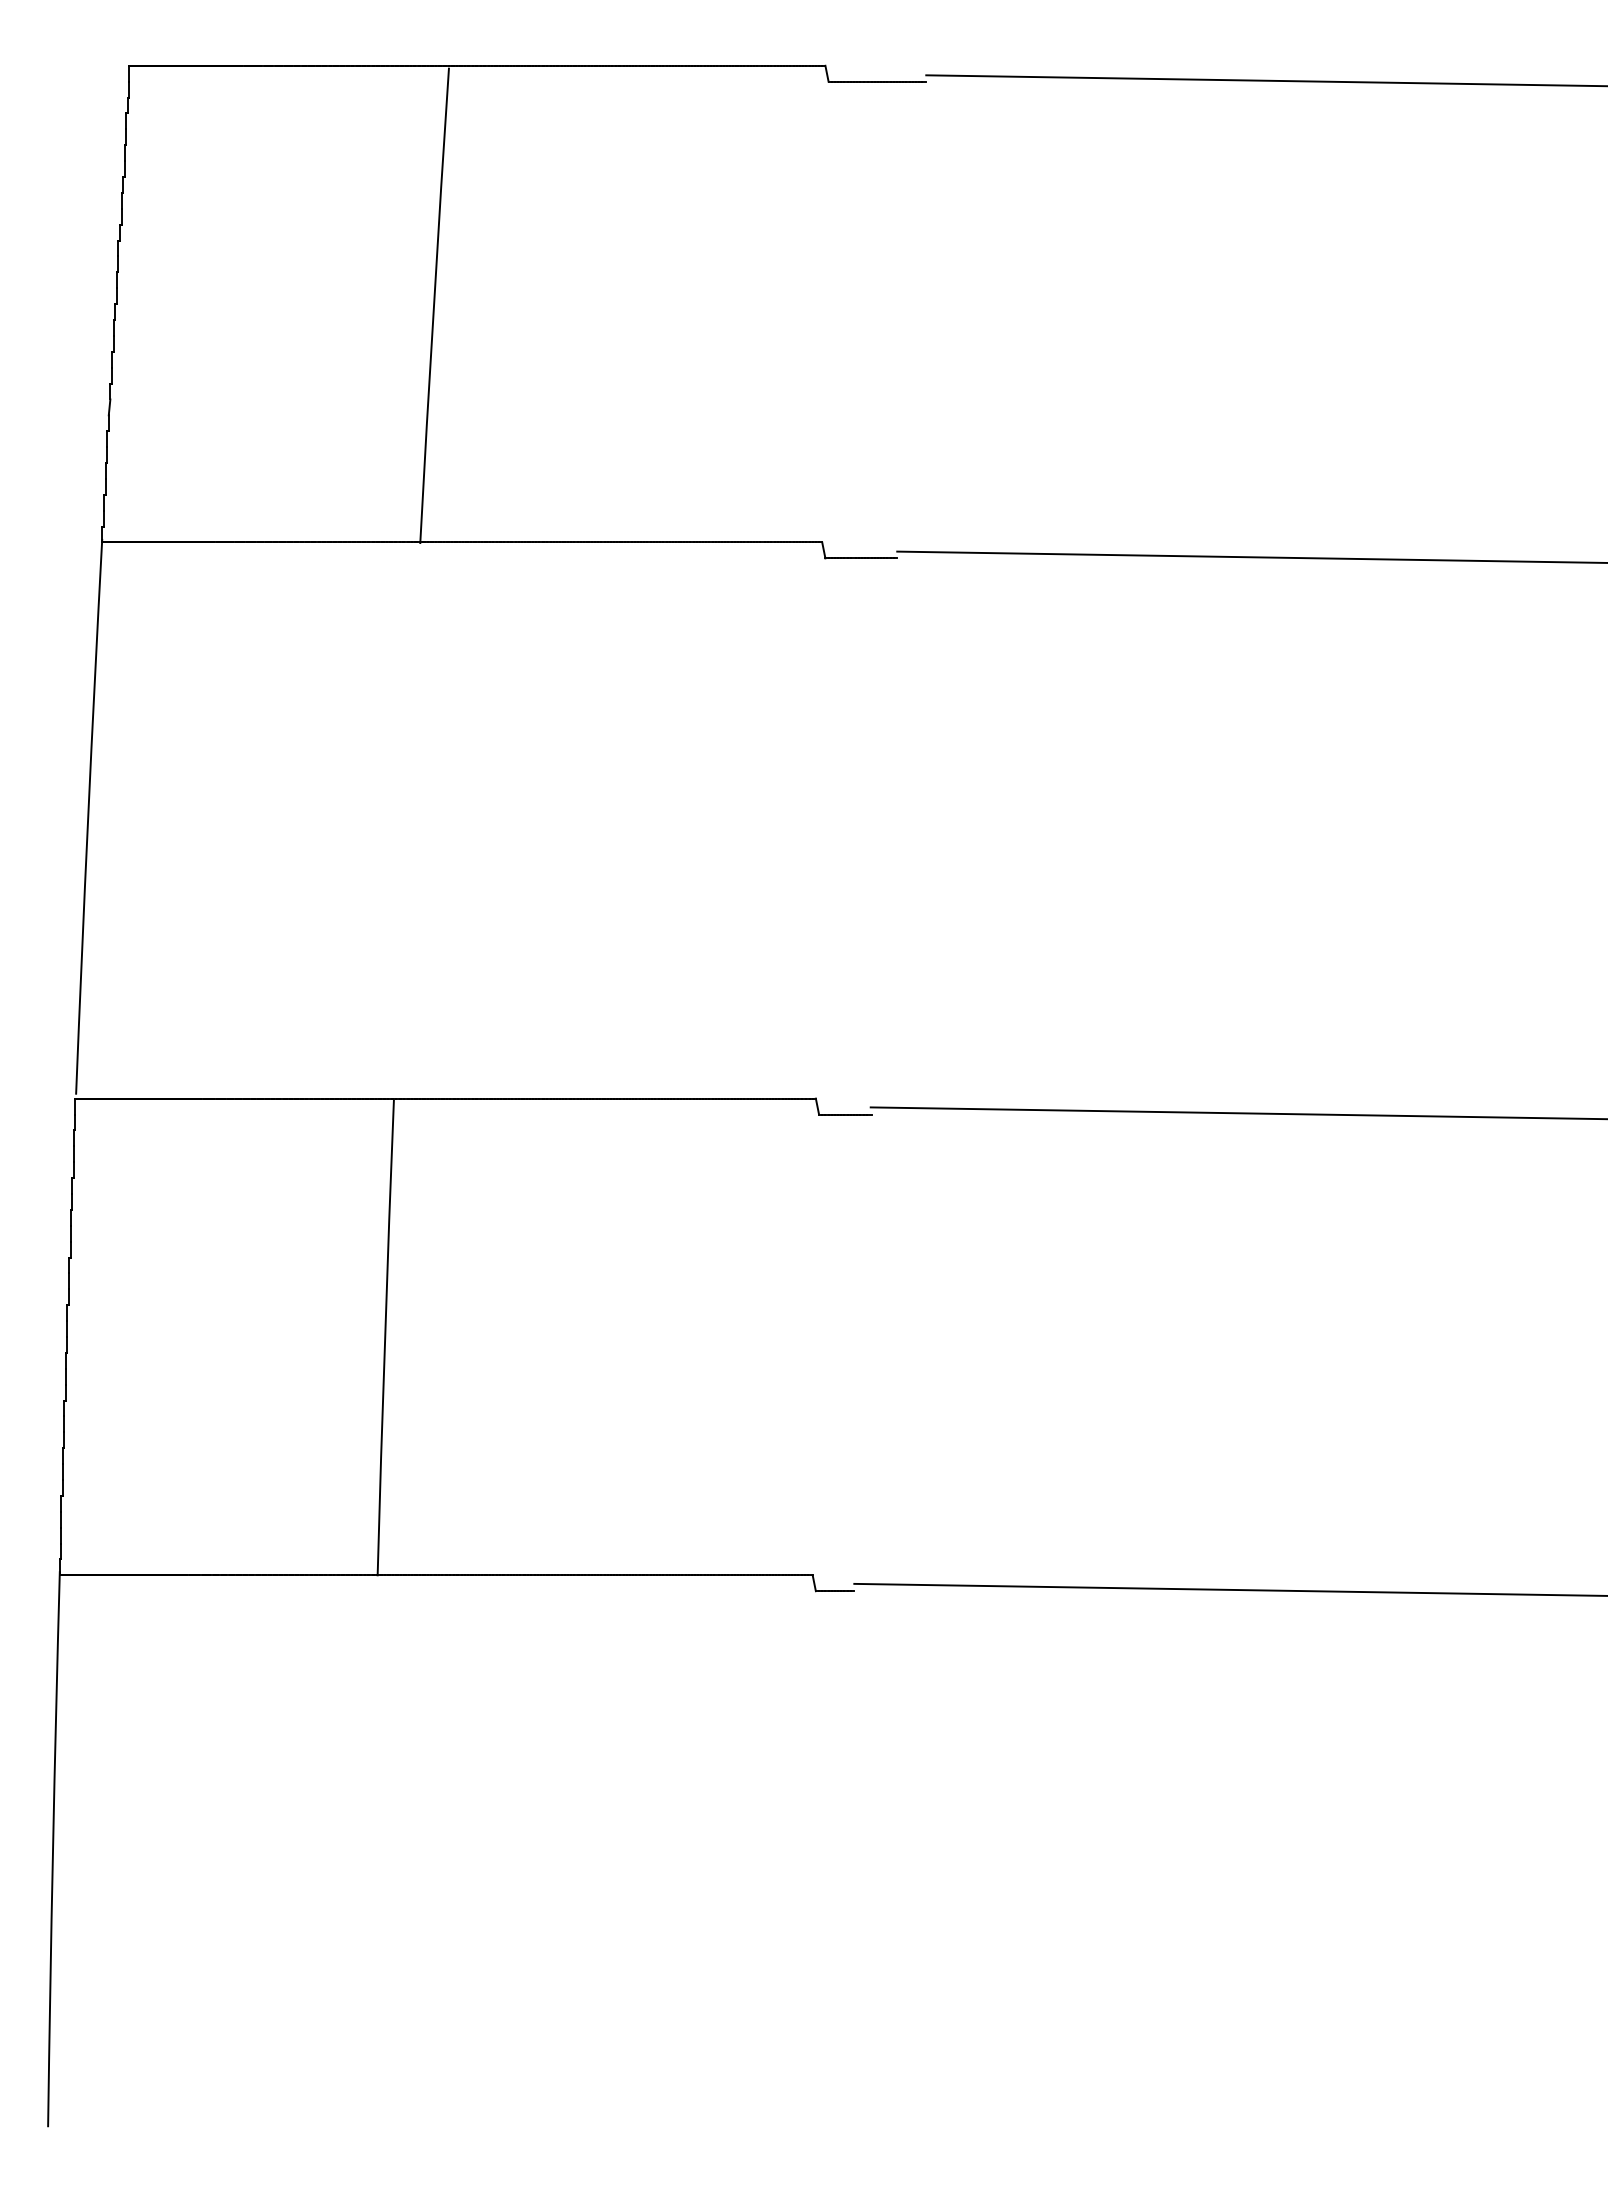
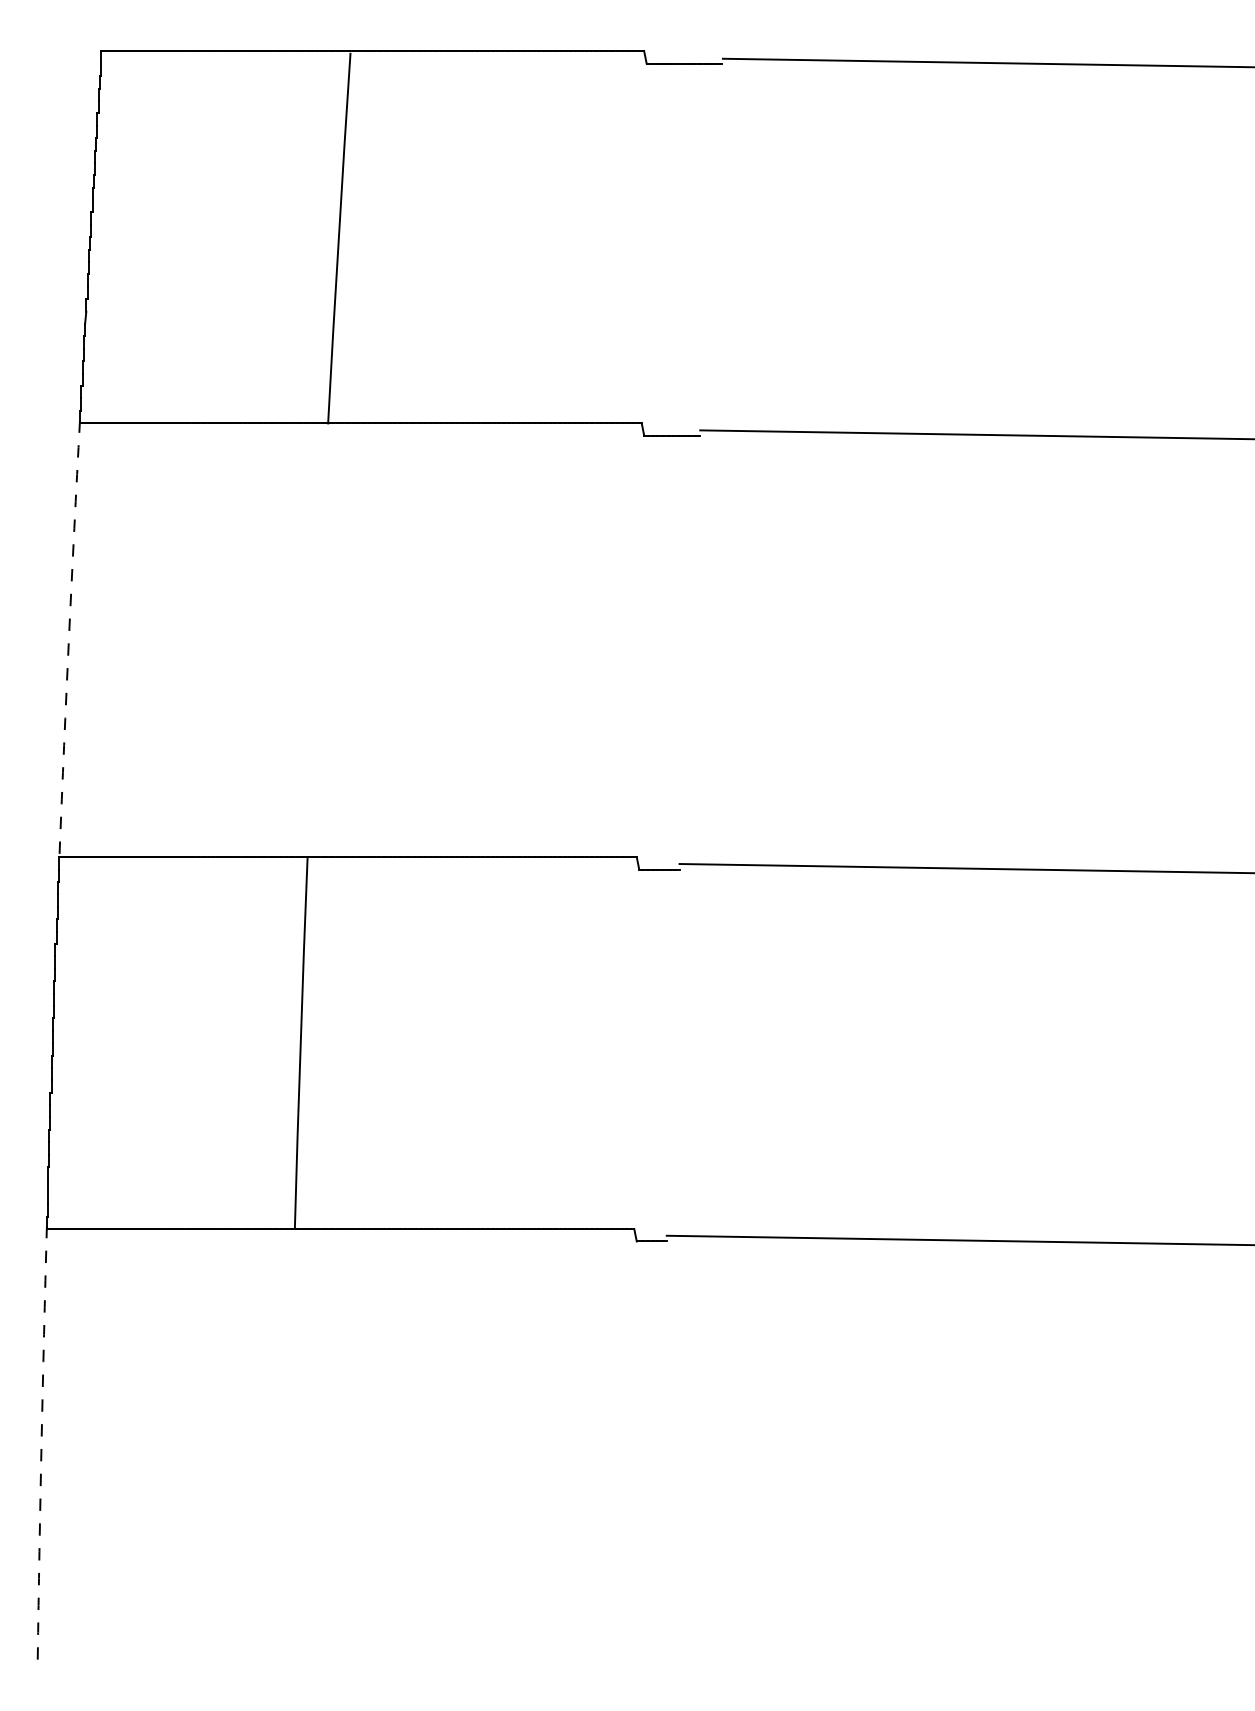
arc: (88, 816) -> (69, 637), solid -> dashed
arc: (53, 1849) -> (41, 1442), solid -> dashed

